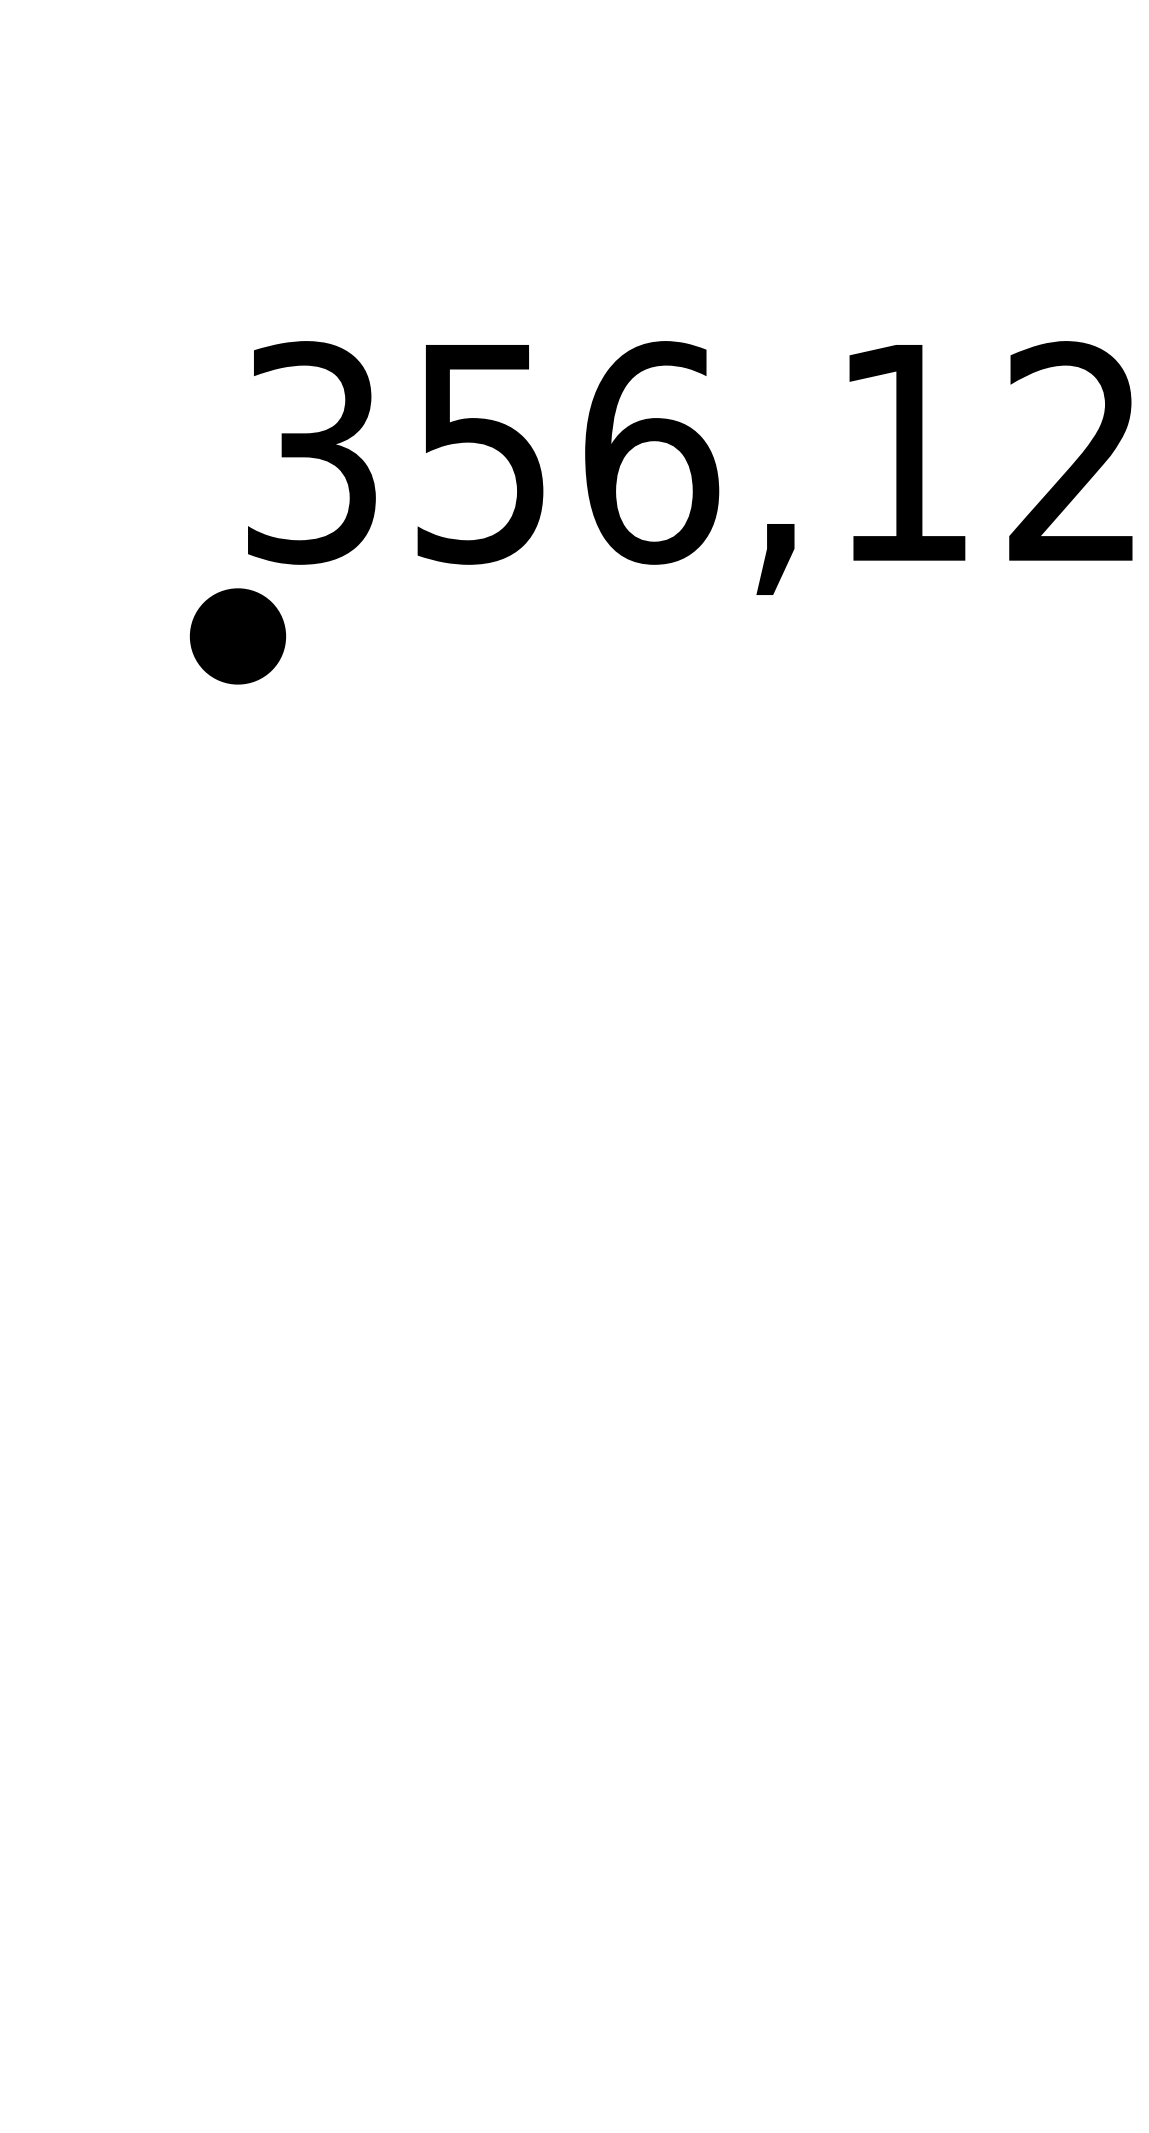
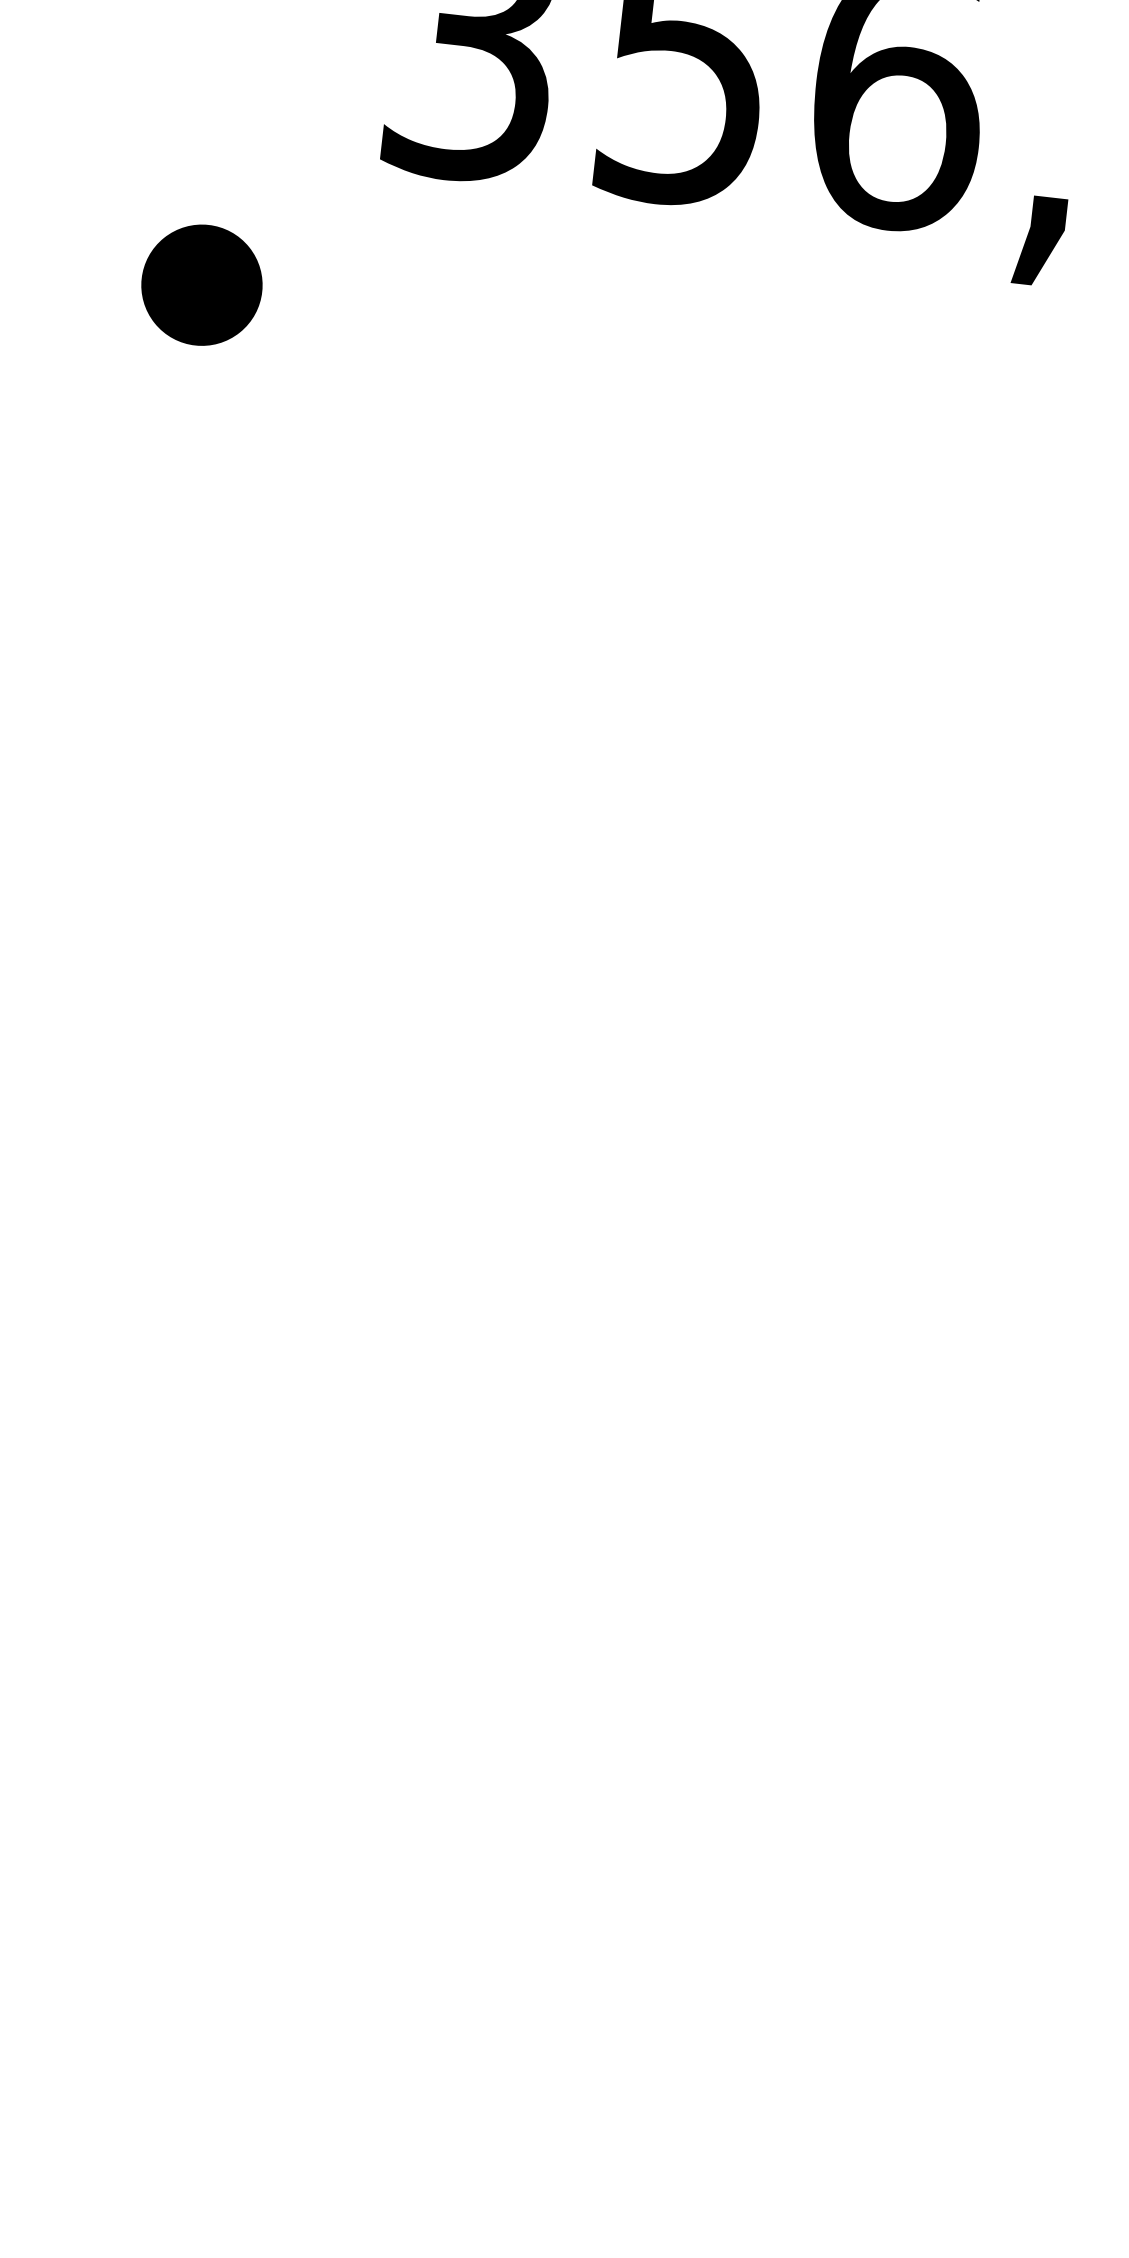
part: (238, 636) -> (202, 285), moved

